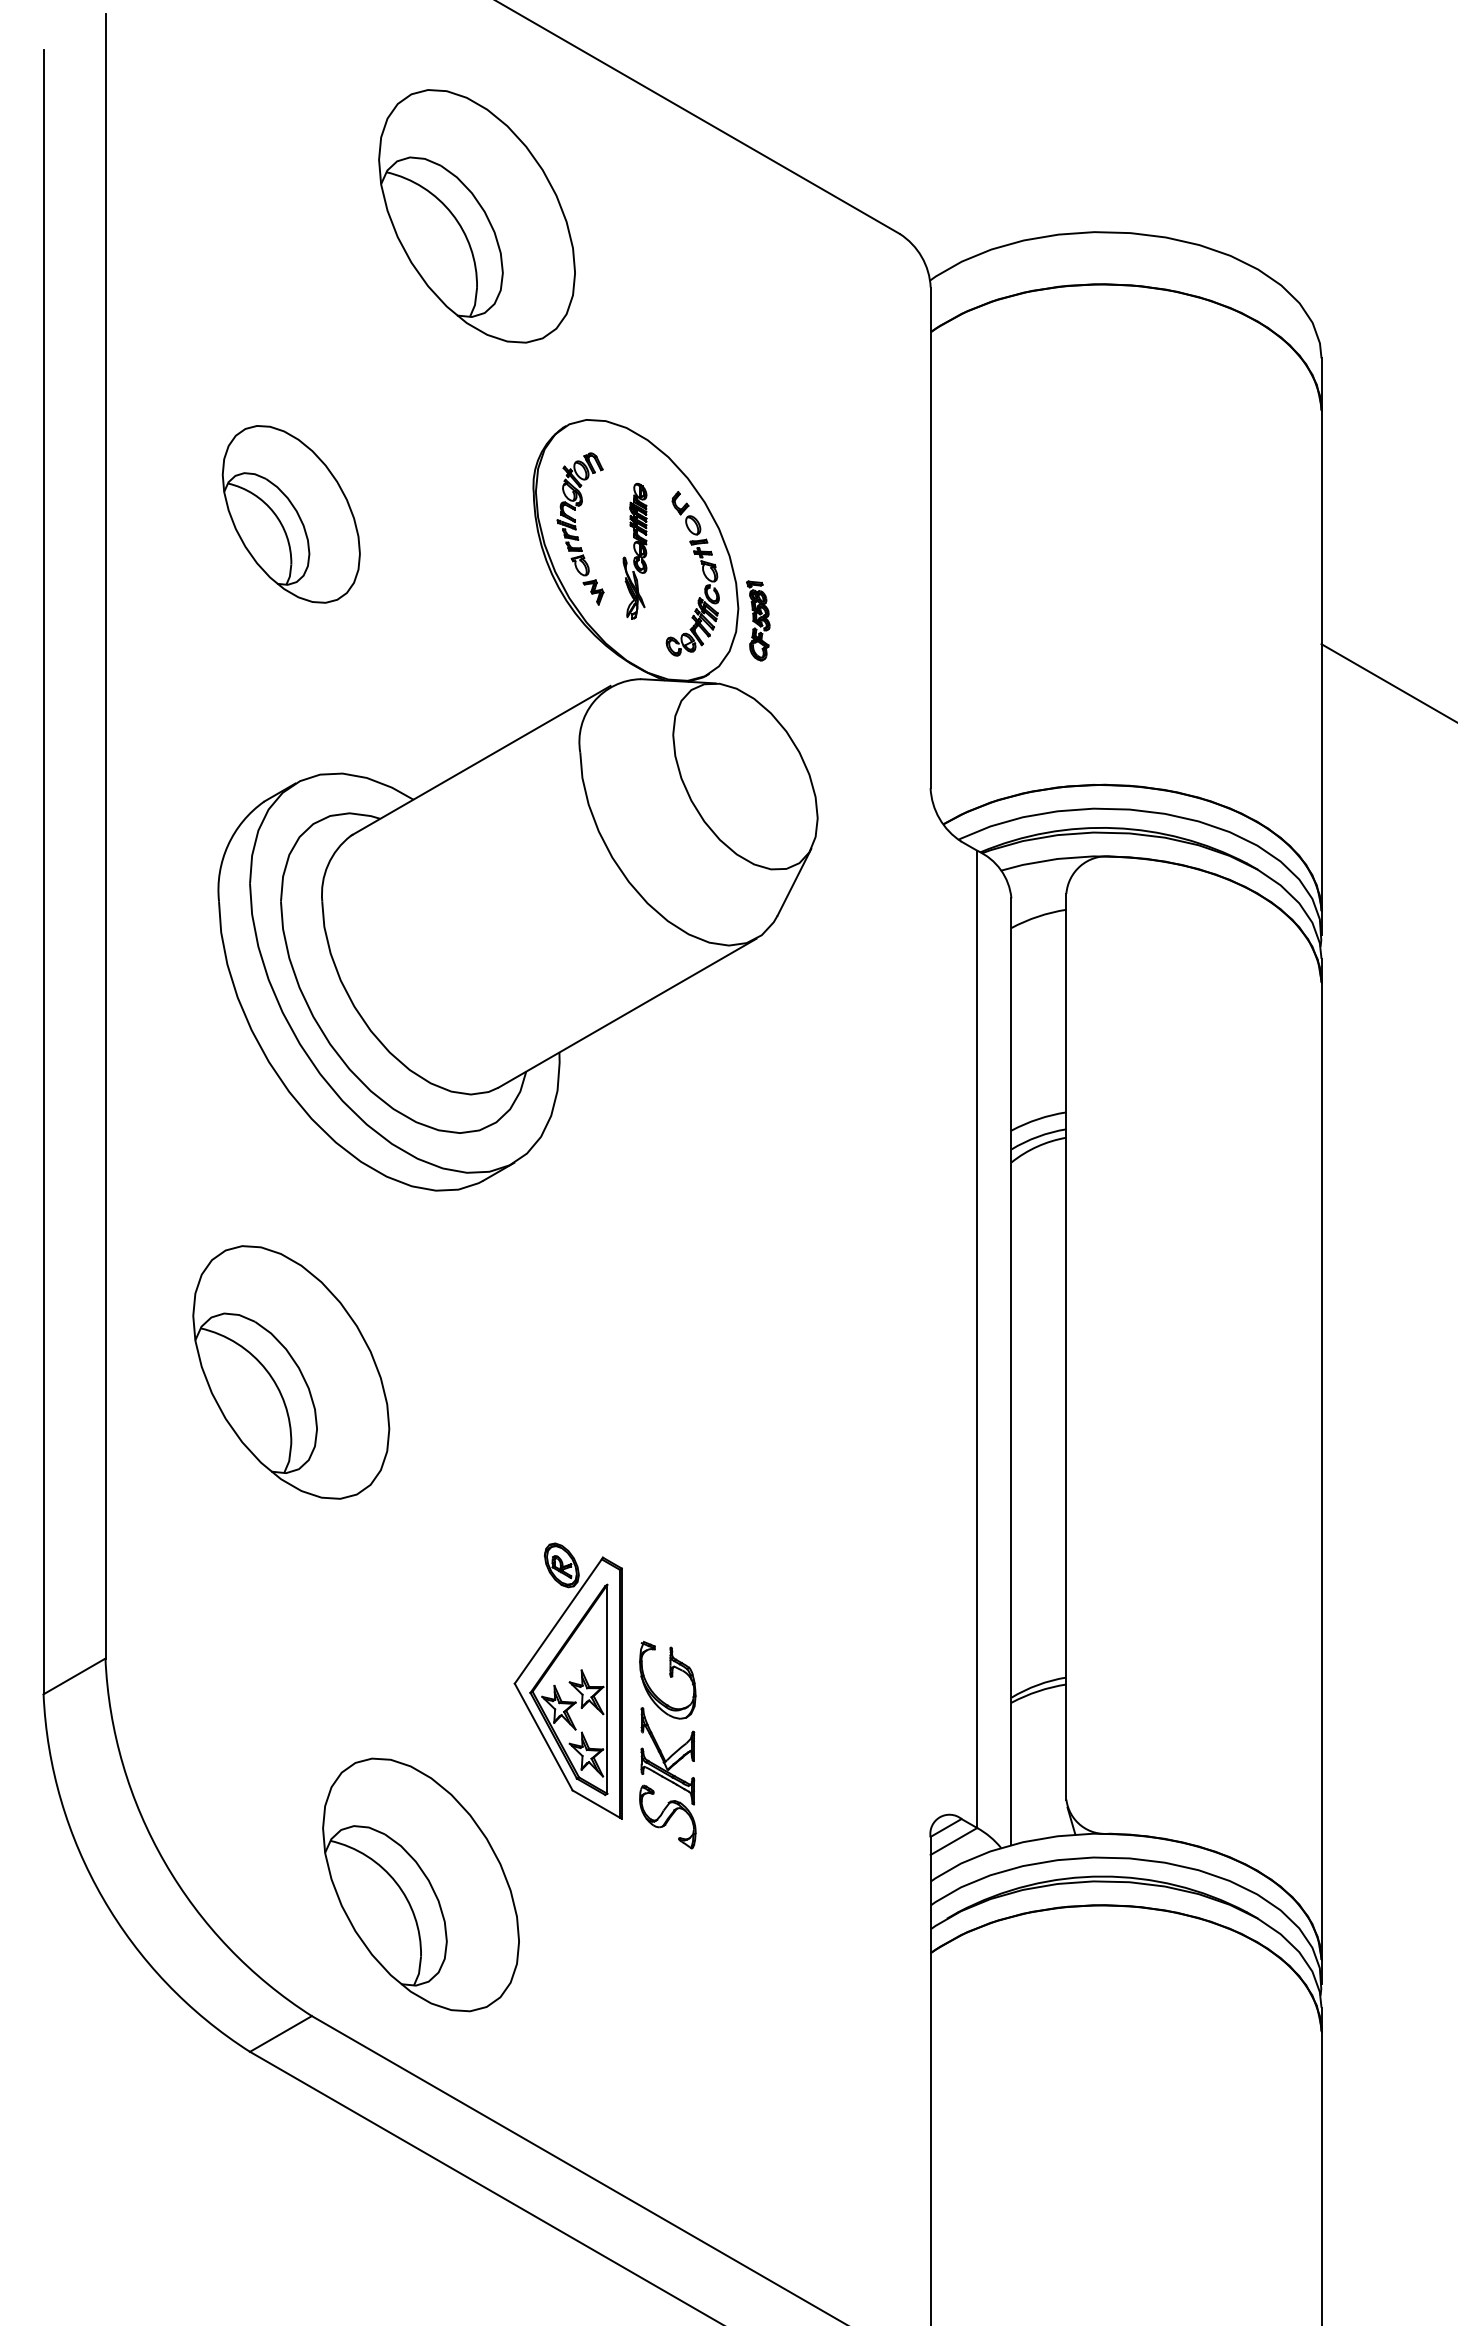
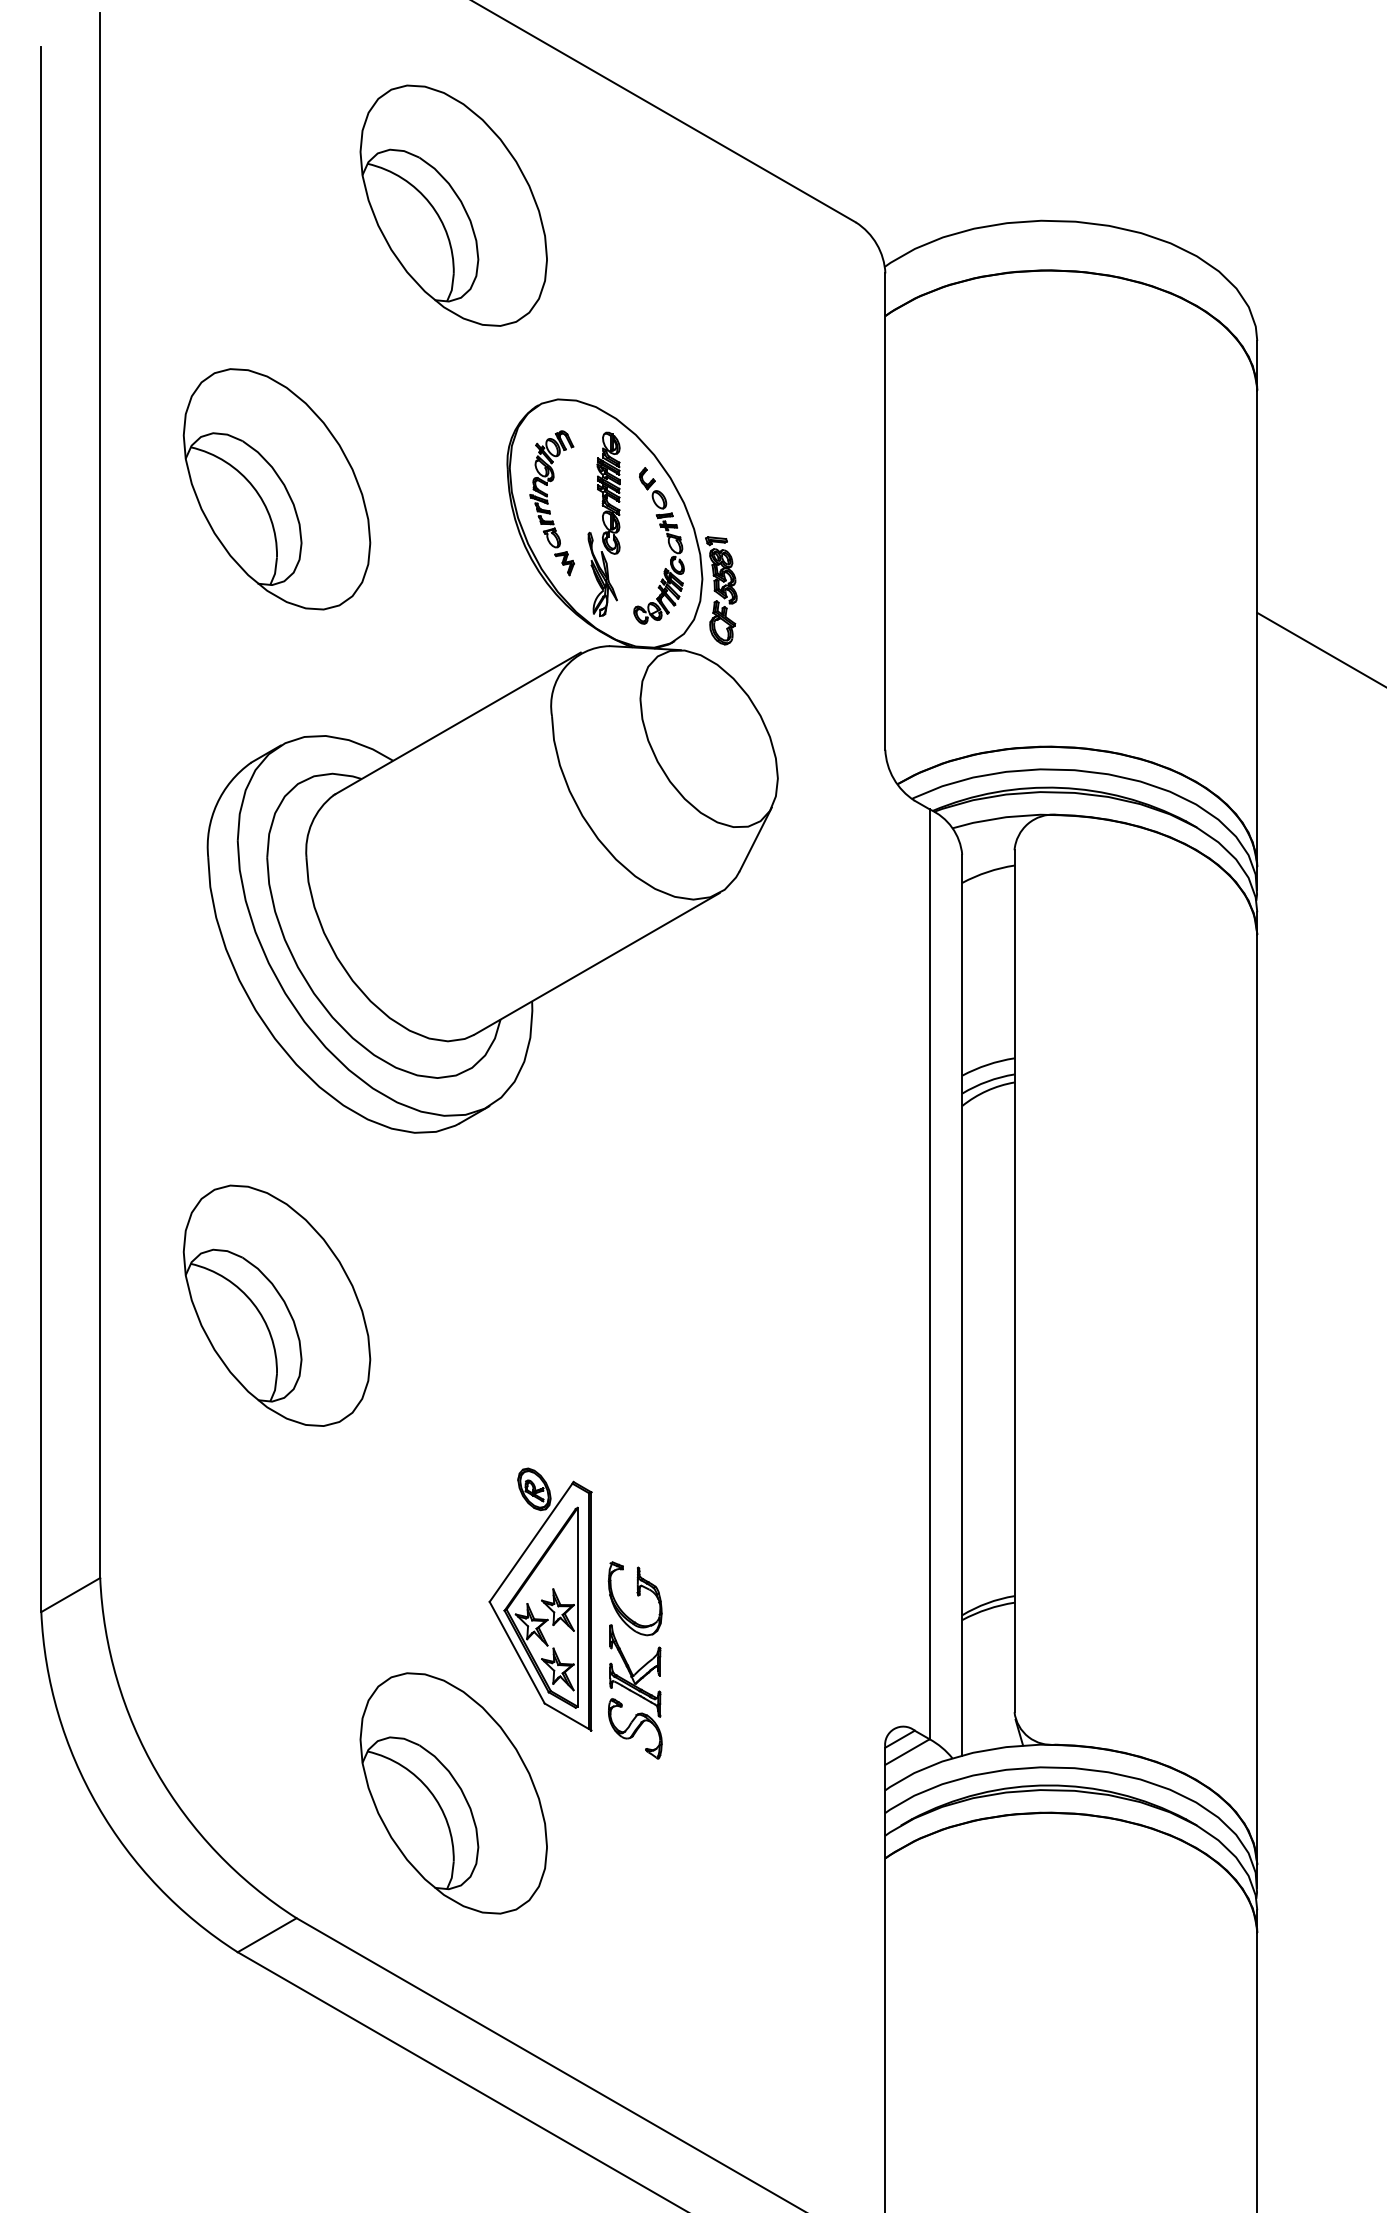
part: (291, 514) -> (277, 489), size x1.43
part: (634, 551) -> (603, 524), size x1.43
part: (758, 620) -> (721, 590), size x1.43
part: (420, 1884) -> (453, 1793), moved

